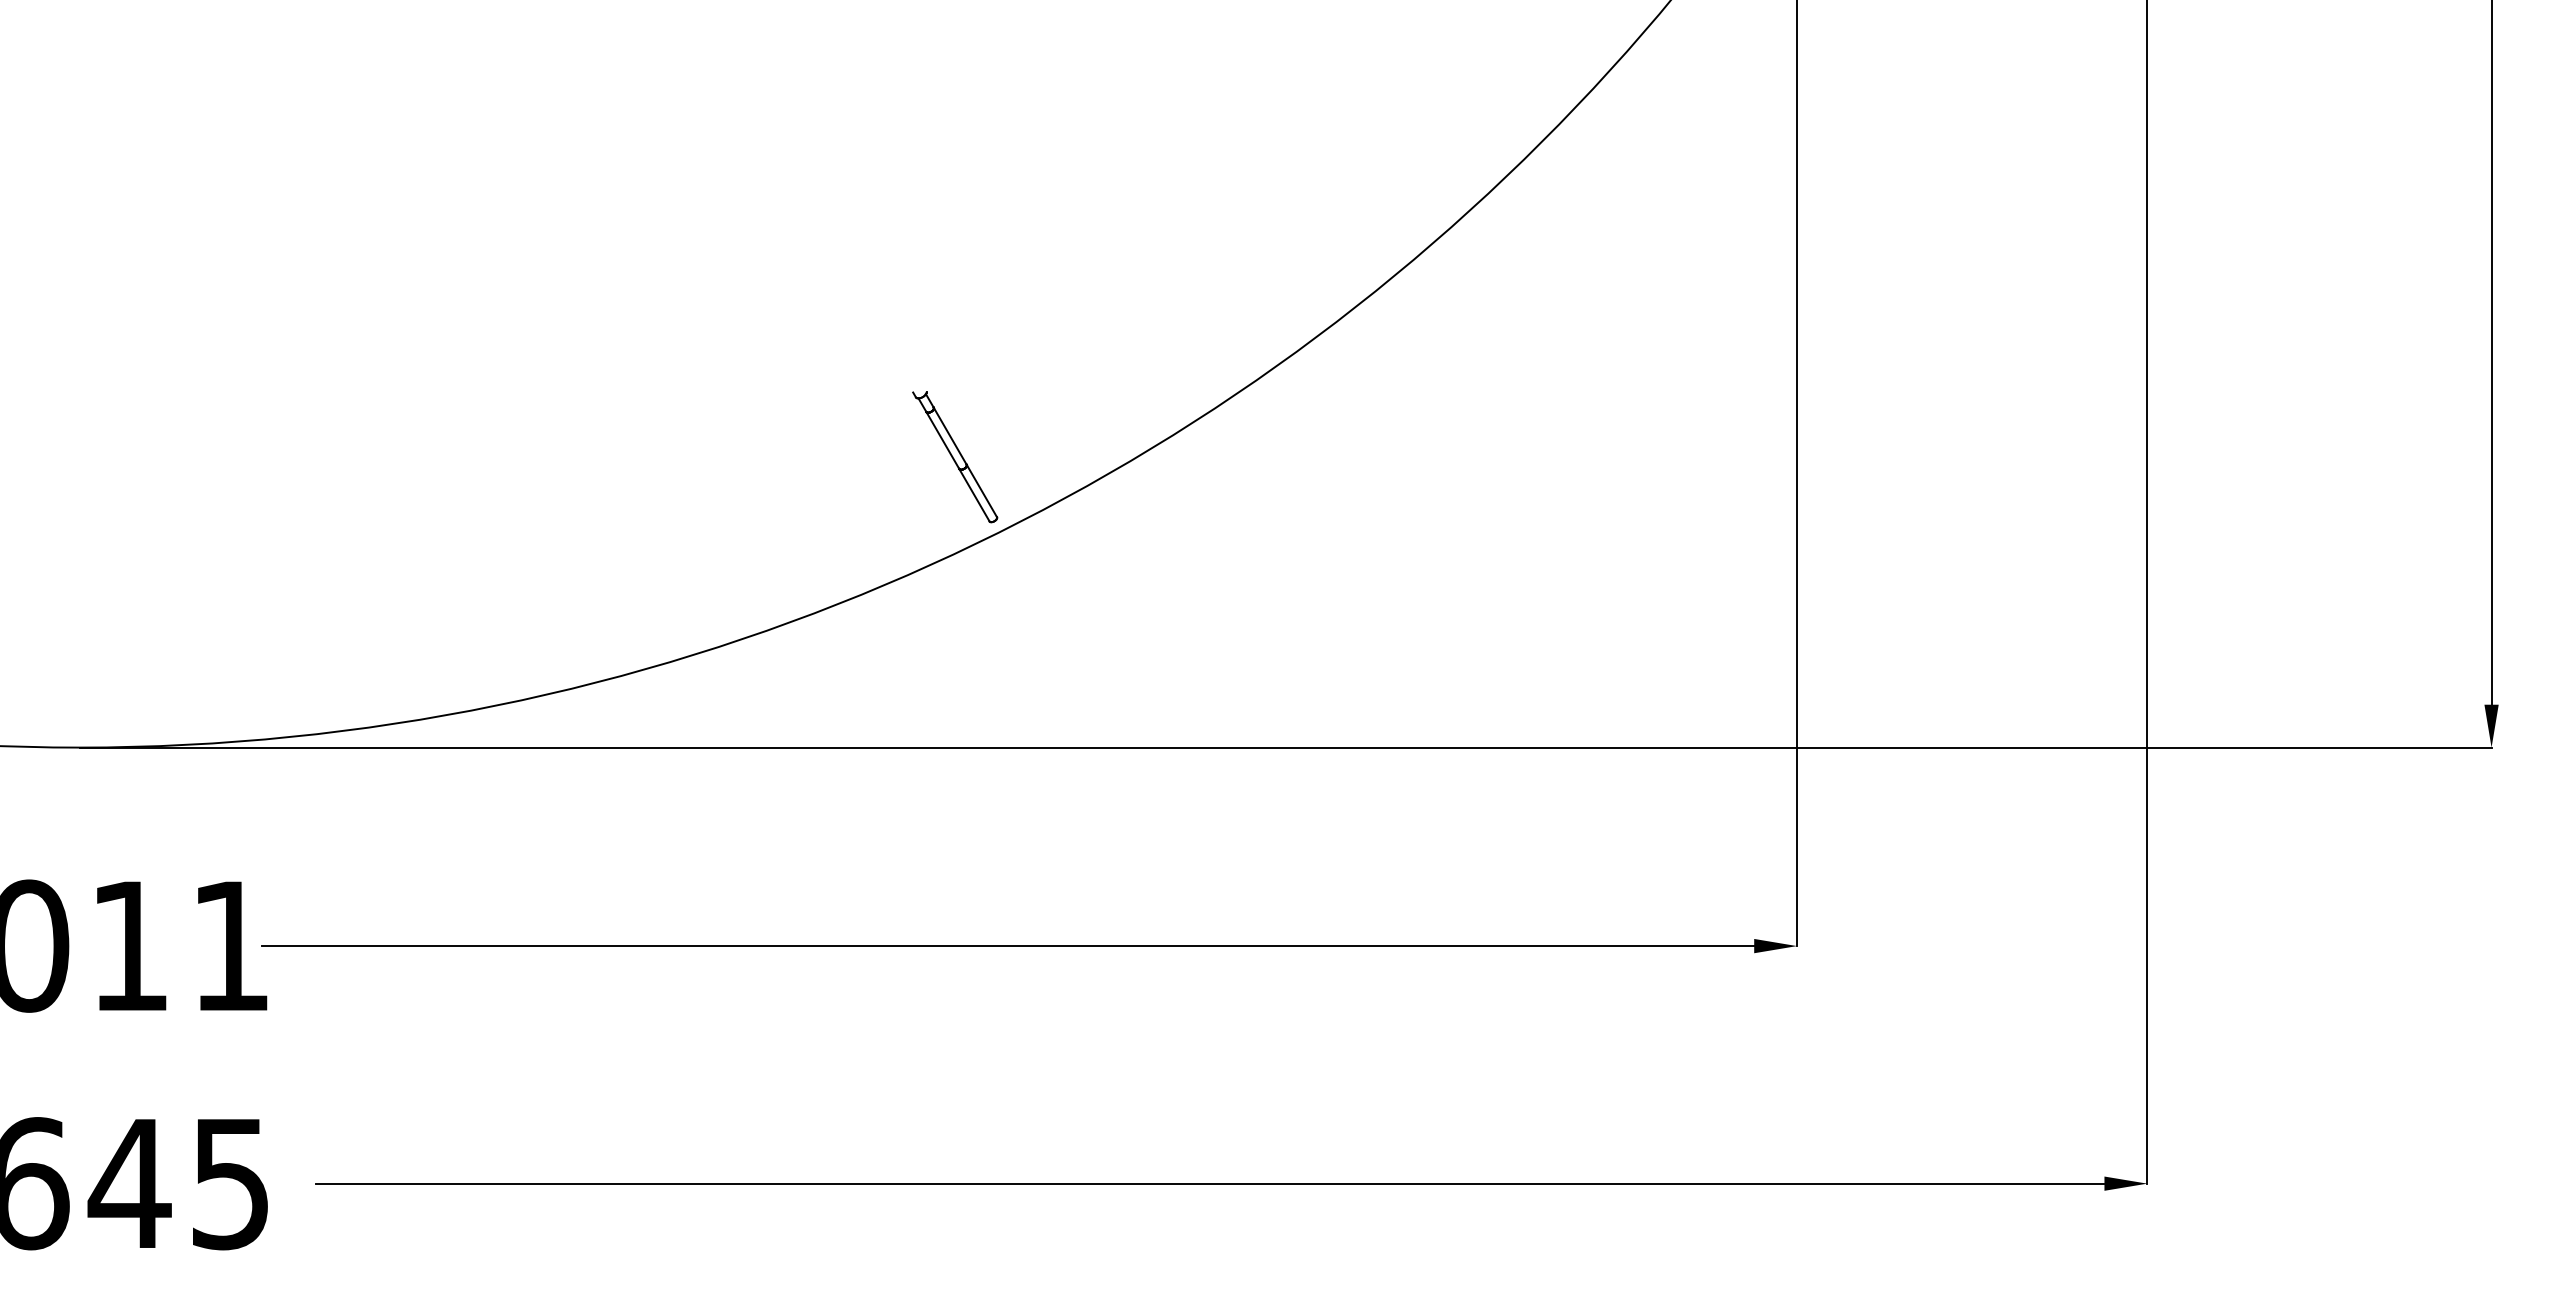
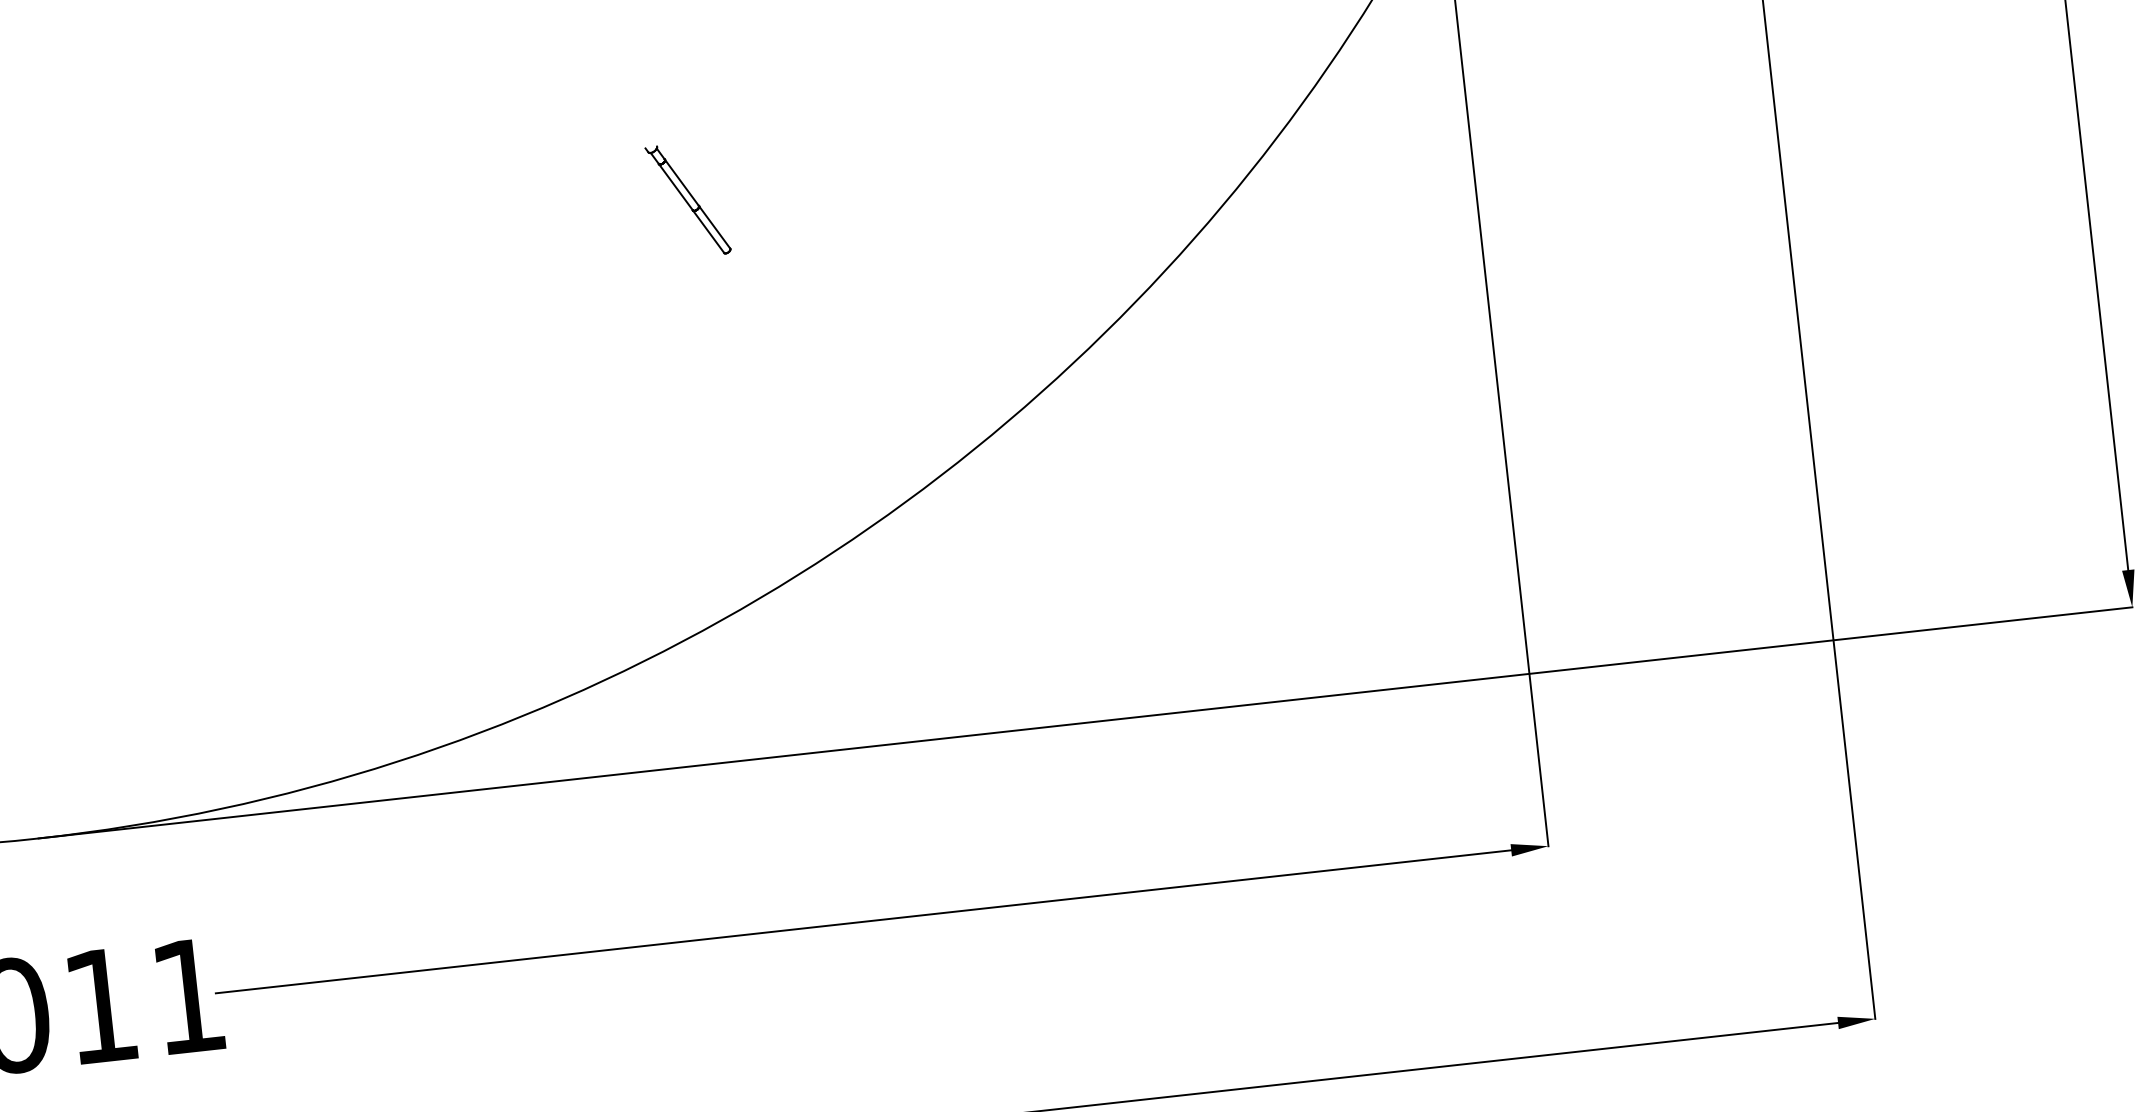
part: (955, 457) -> (688, 200), moved

